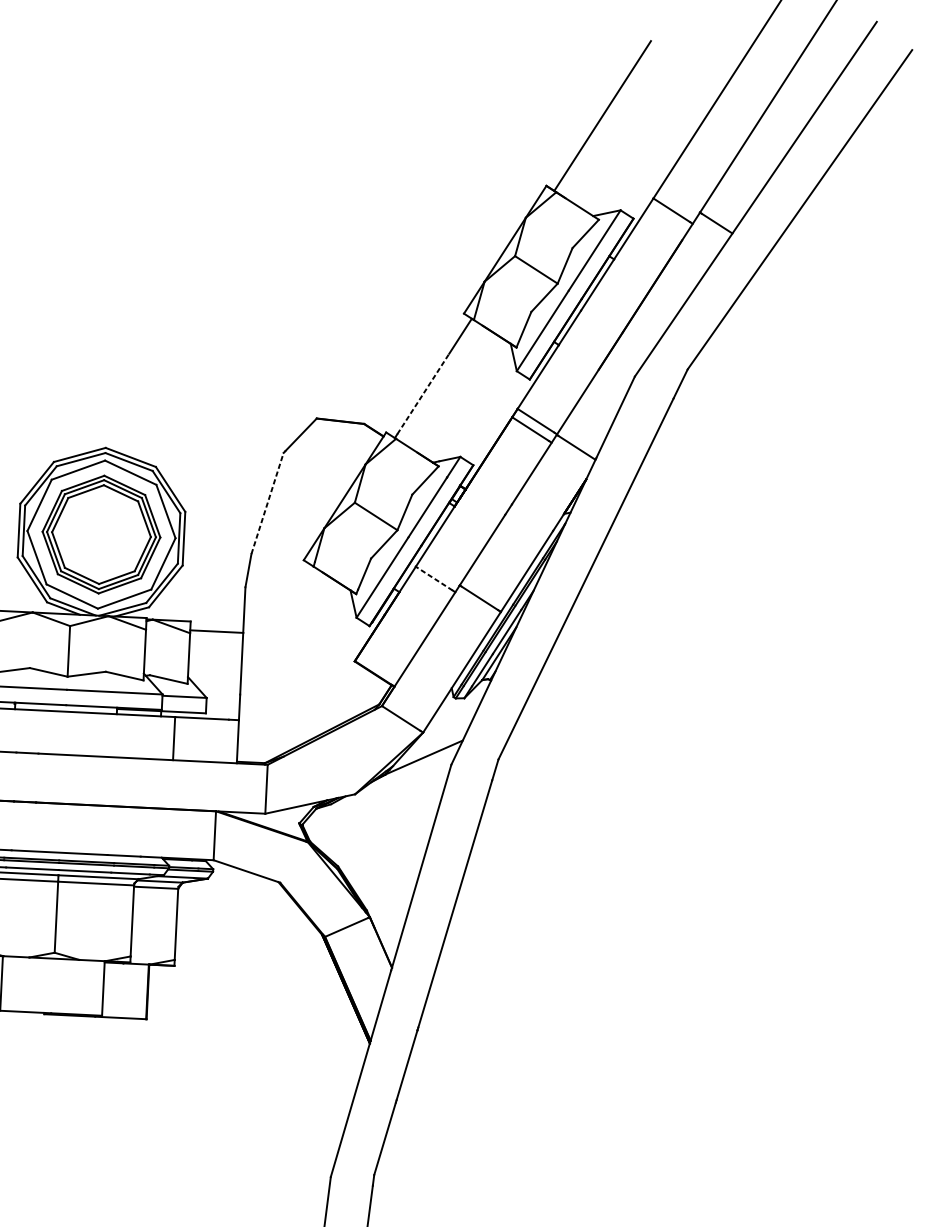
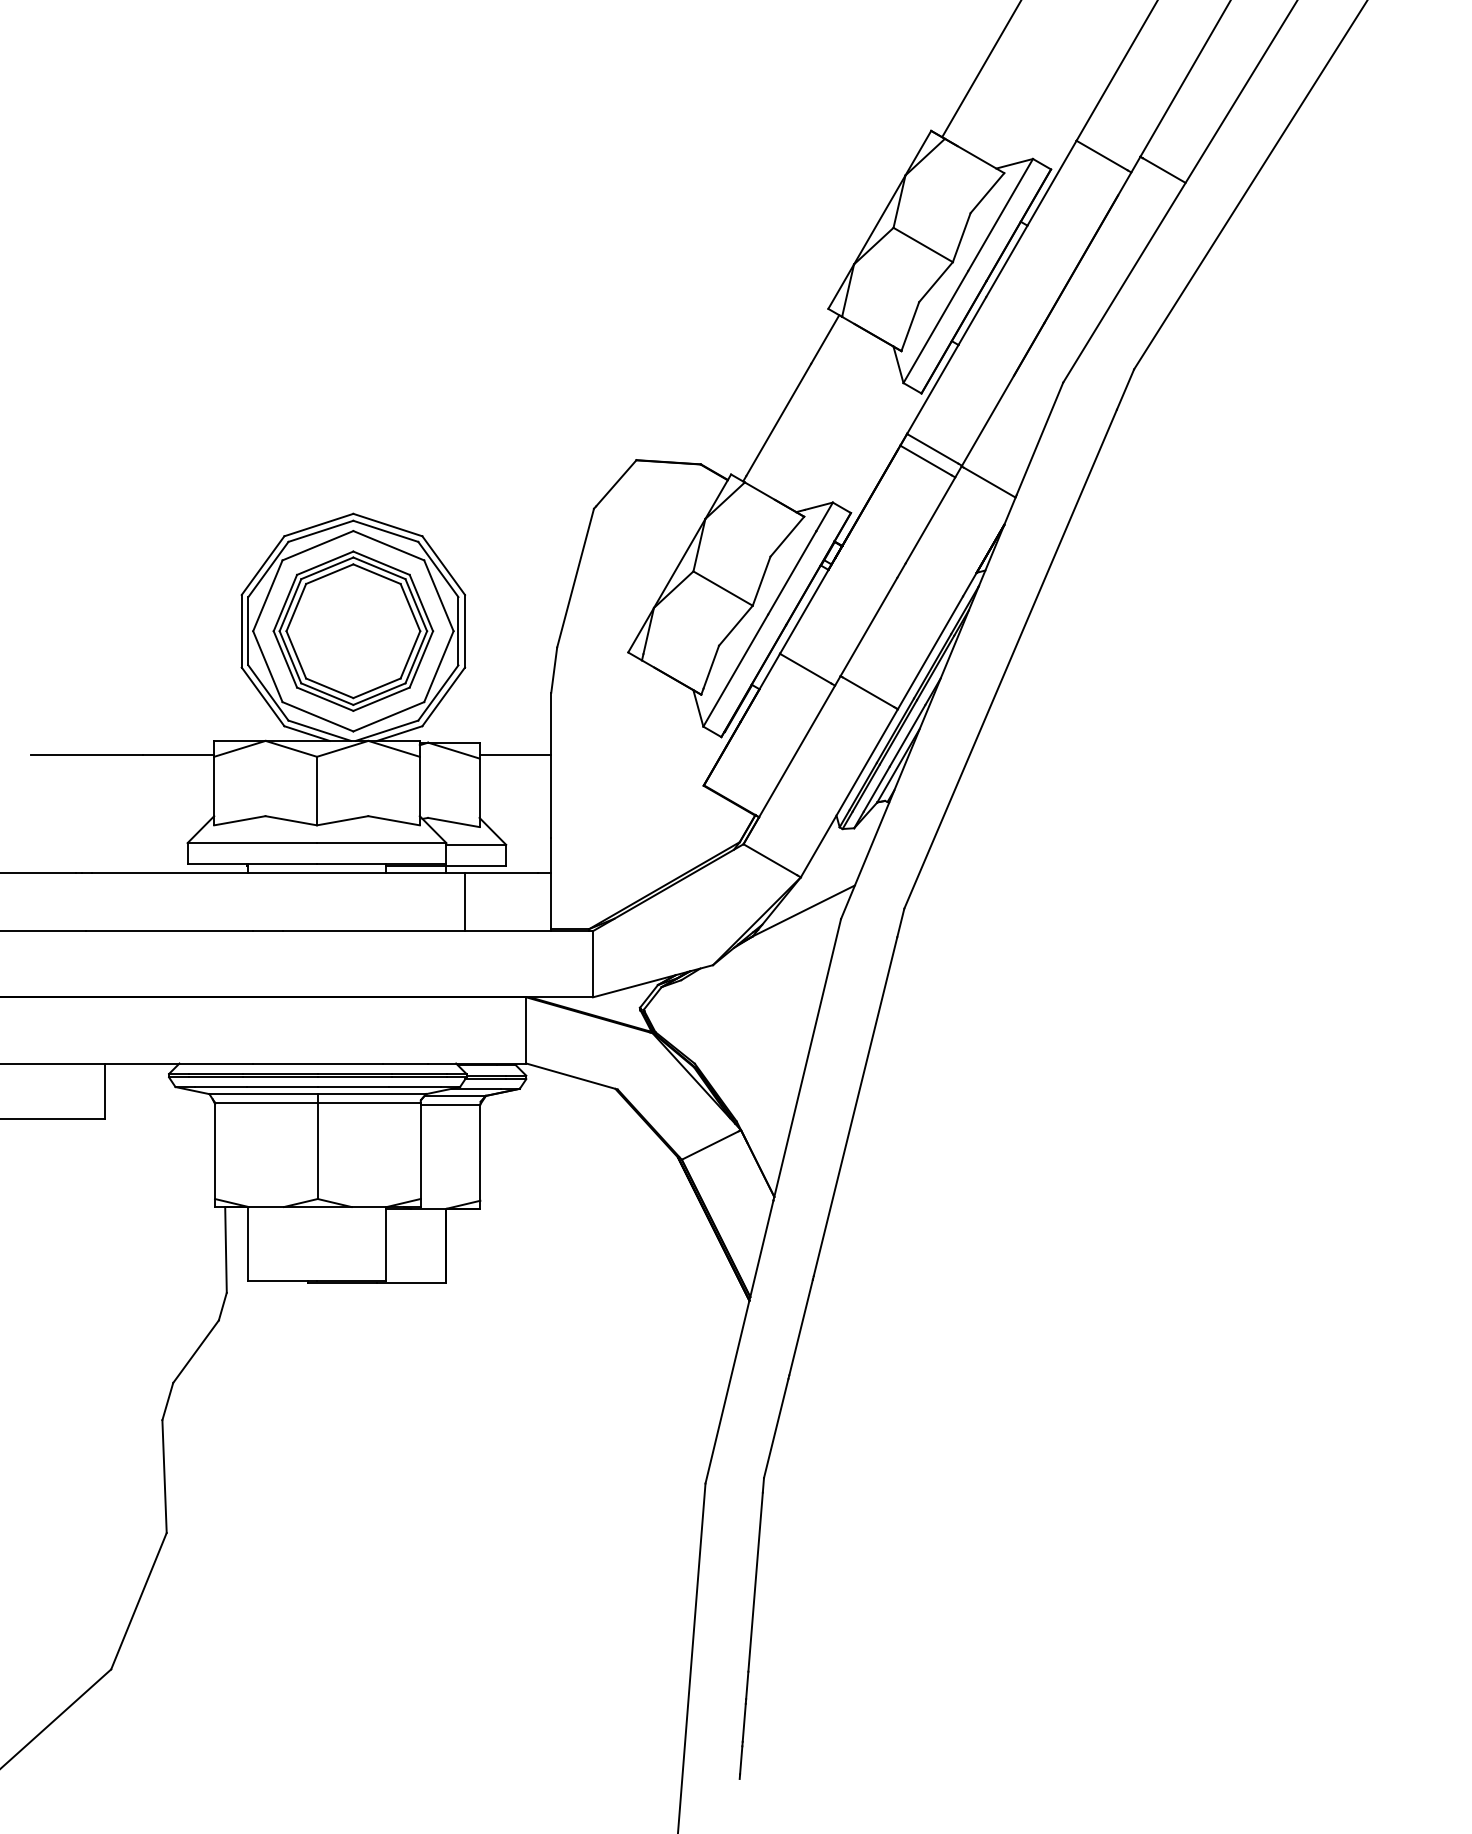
line: (423, 393) -> (778, 419), dashed -> solid
line: (267, 503) -> (575, 578), dashed -> solid
line: (434, 578) -> (805, 668), dashed -> solid

